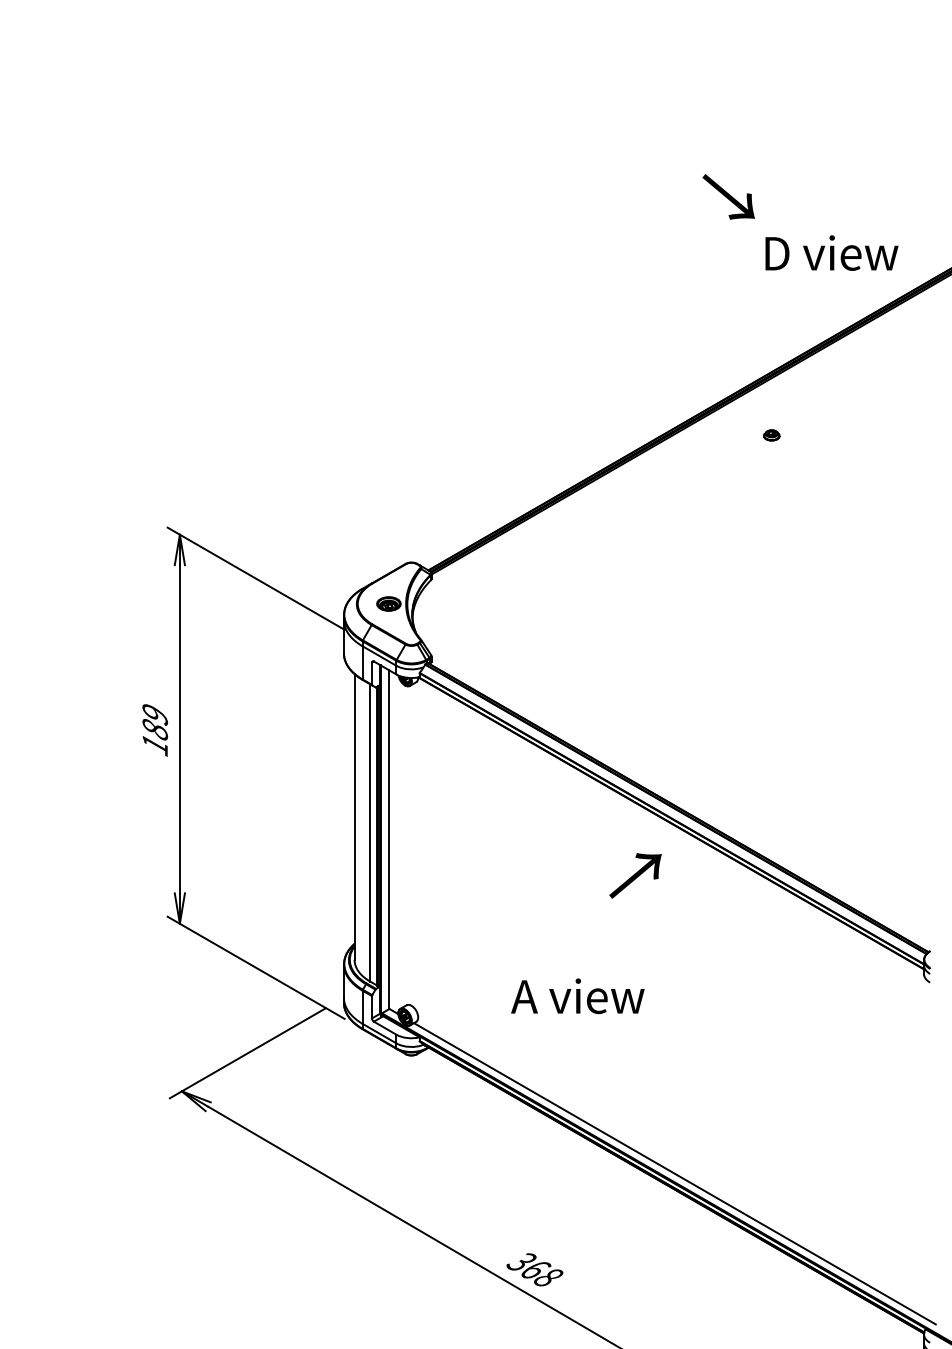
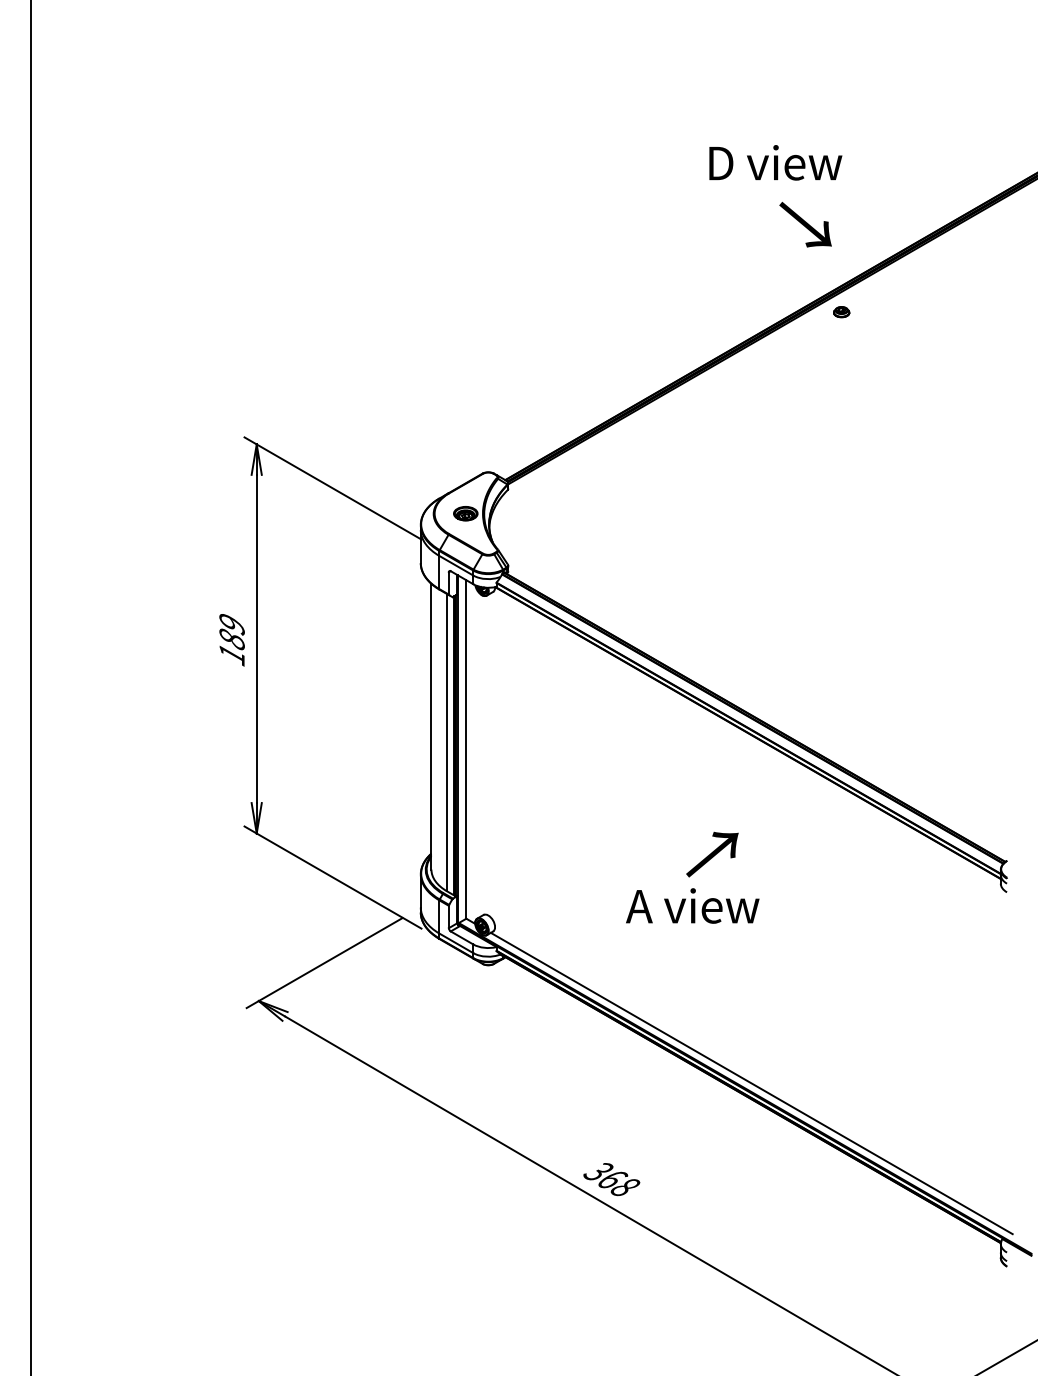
text: (728, 196) -> (805, 224), moved
text: (831, 252) -> (775, 162), moved
part: (771, 435) -> (841, 312), moved
text: (635, 875) -> (712, 854), moved
text: (577, 995) -> (692, 905), moved

